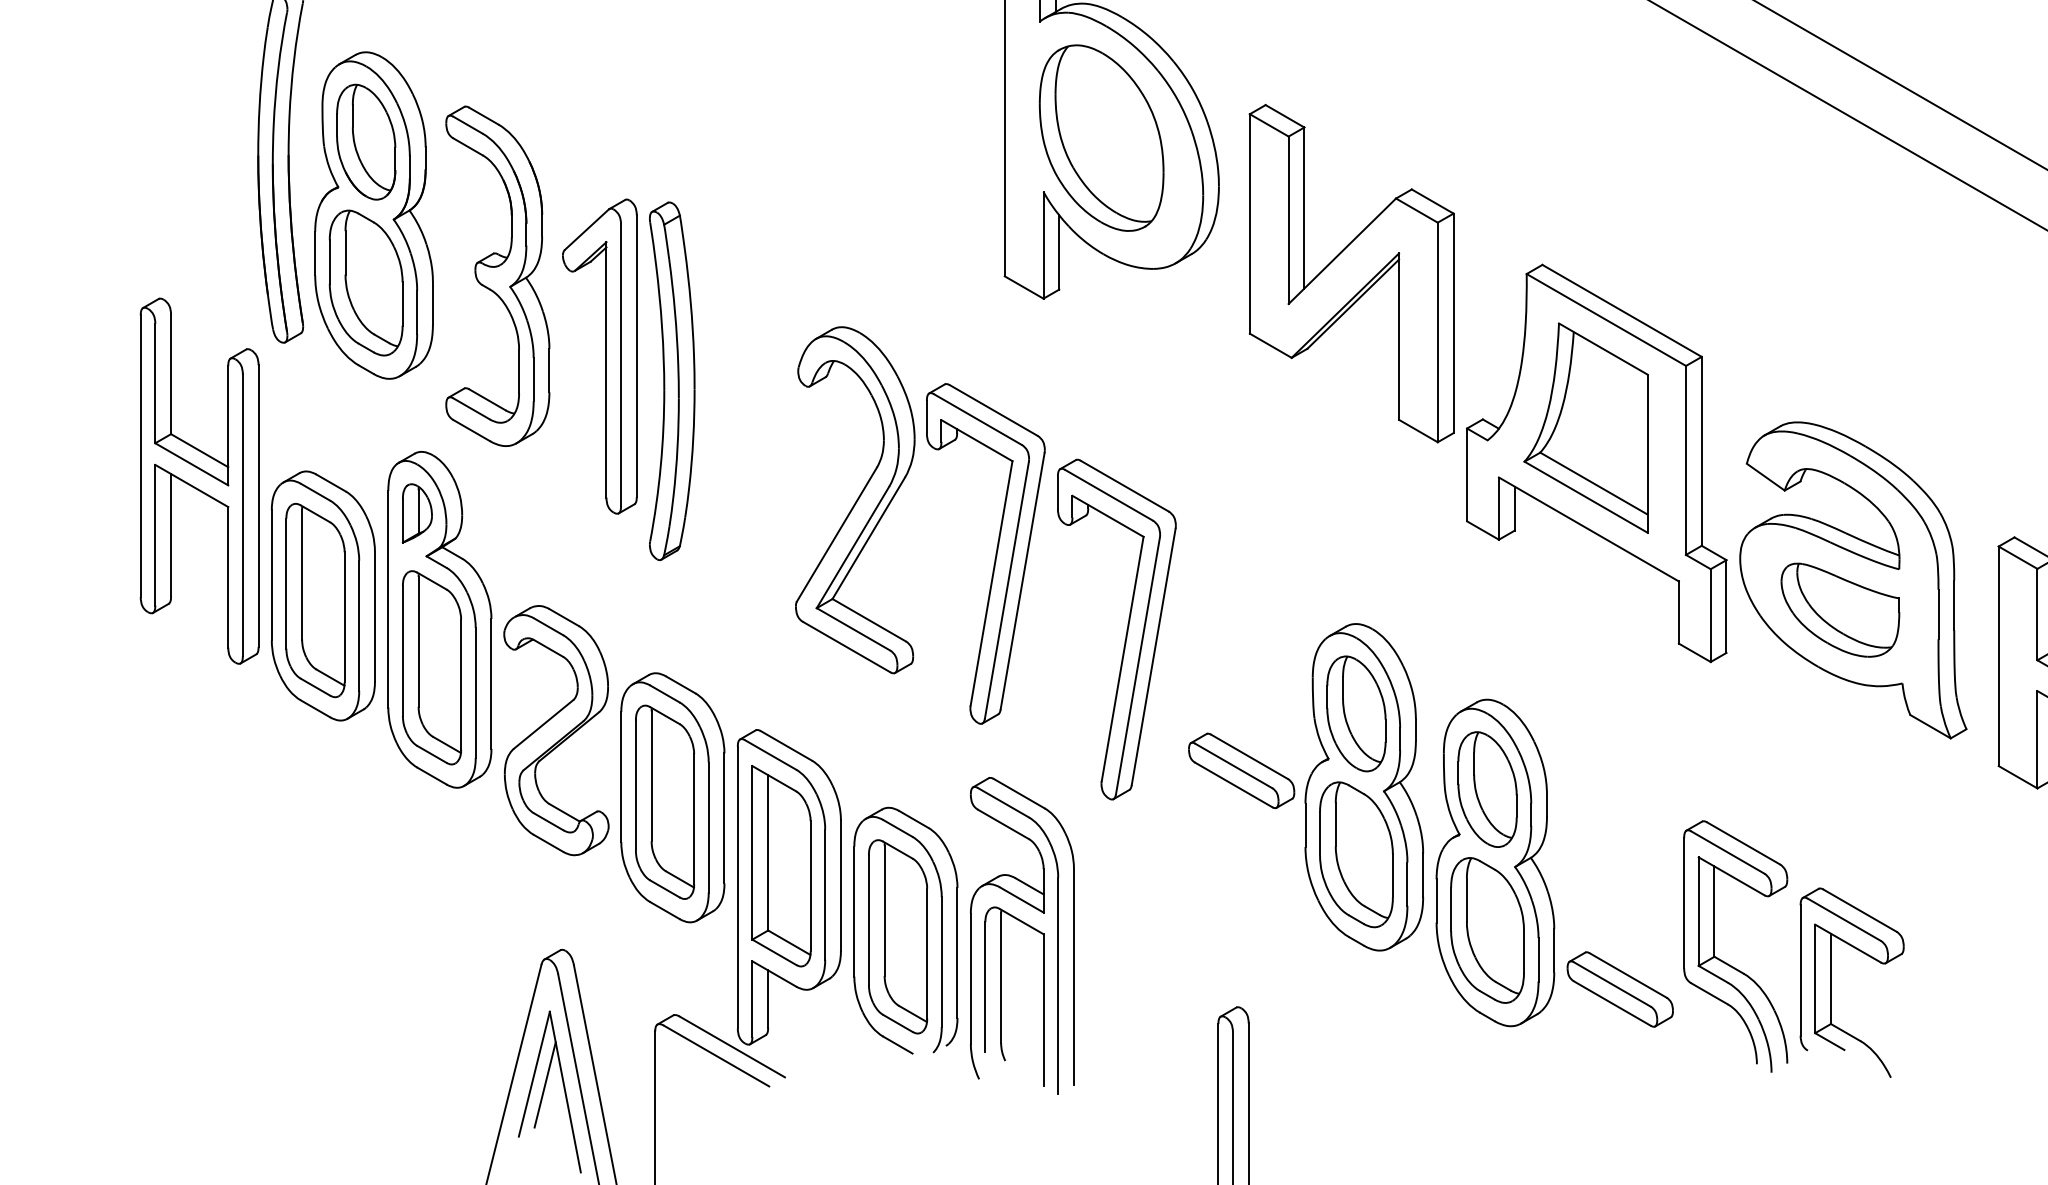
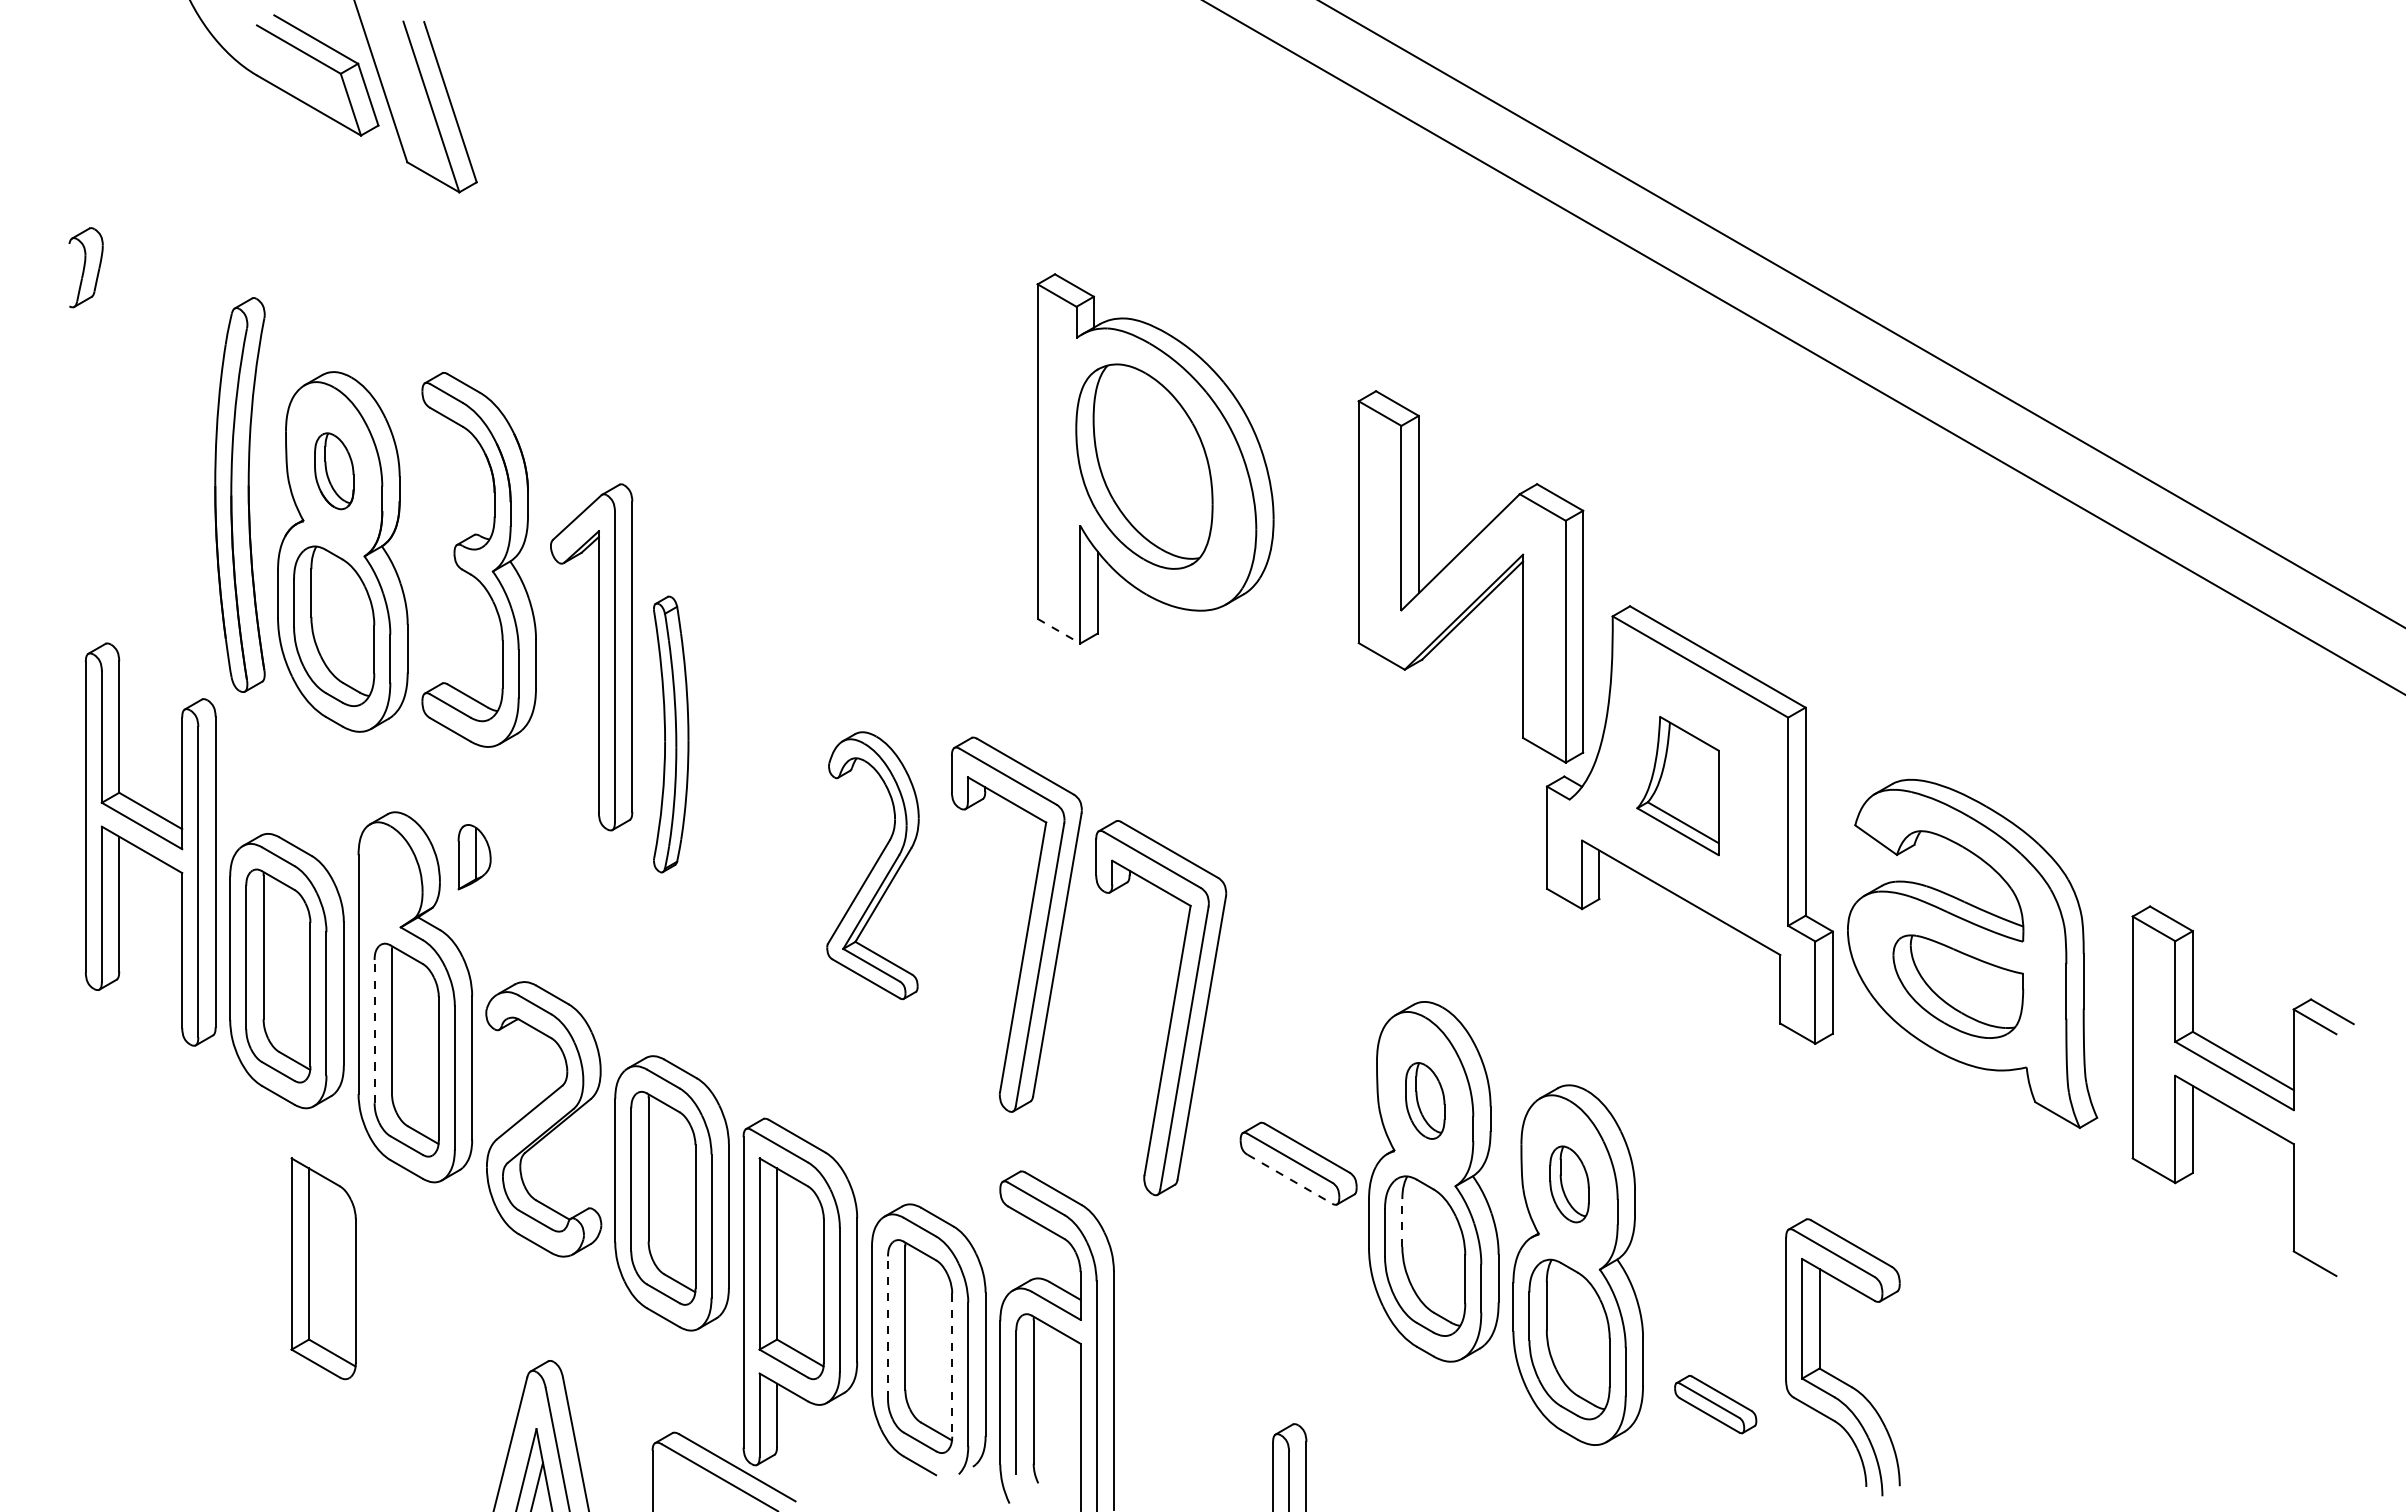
part: (366, 142) -> (334, 471), size x0.6
part: (1351, 273) -> (1470, 576), moved
part: (497, 275) -> (478, 559), moved
line: (1024, 287) -> (1059, 631), solid -> dashed
part: (606, 356) -> (598, 657), moved
part: (671, 381) -> (670, 734), size x0.7
part: (1585, 427) -> (1677, 785), size x0.6
part: (854, 500) -> (872, 865), size x0.7
part: (417, 513) -> (474, 857), moved
line: (402, 650) -> (374, 1031), solid -> dashed
part: (1356, 713) -> (1425, 1100), size x0.6
line: (1234, 785) -> (1290, 1179), solid -> dashed
part: (1487, 789) -> (1569, 1184), size x0.6
line: (1335, 824) -> (1402, 1222), solid -> dashed
part: (356, 865) -> (323, 1268), added
line: (869, 920) -> (888, 1328), solid -> dashed
line: (927, 954) -> (952, 1365), solid -> dashed
part: (1831, 982) -> (1948, 1396), removed
part: (1620, 989) -> (1715, 1404), size x0.7

